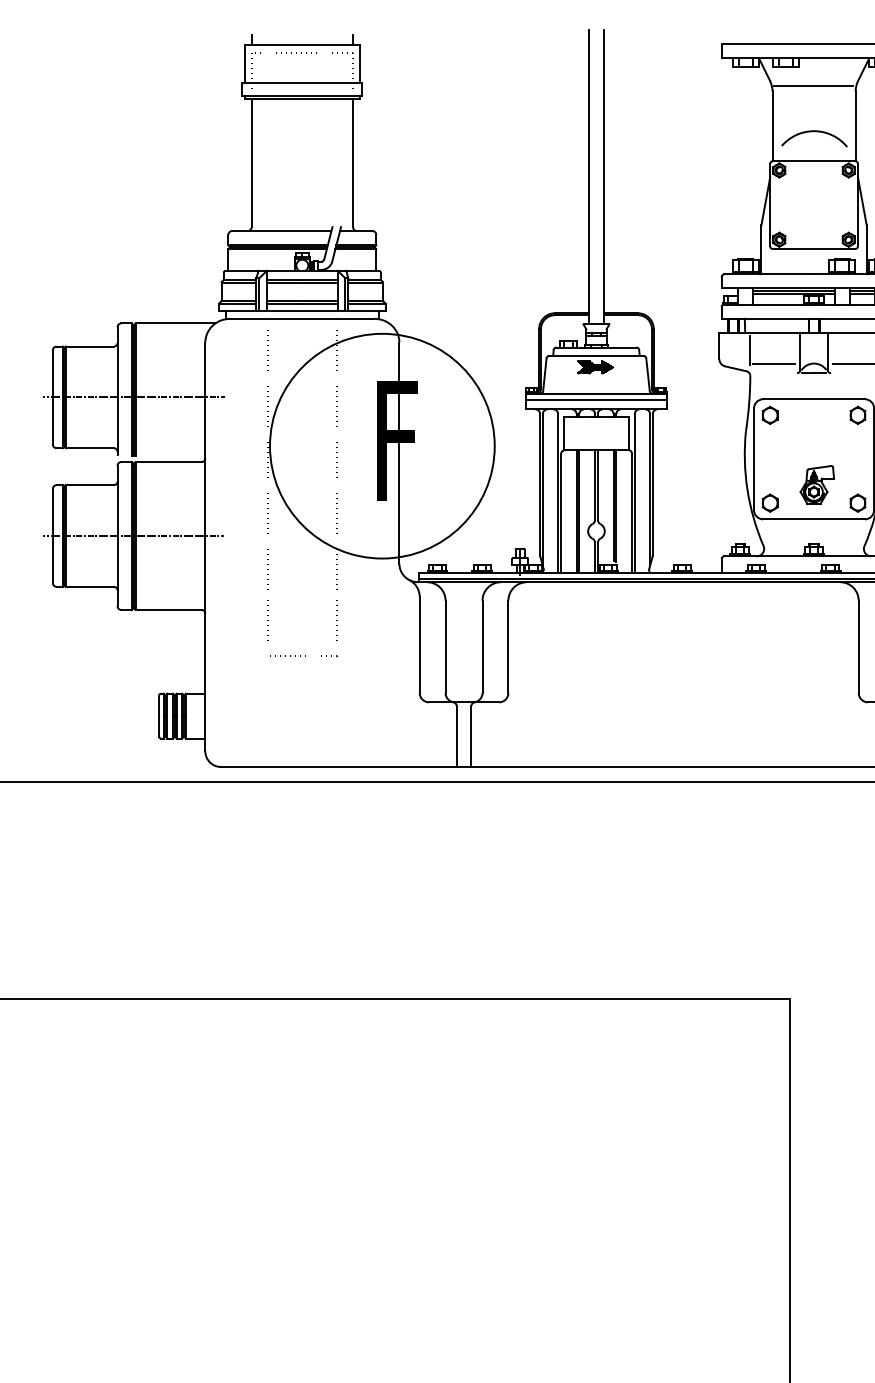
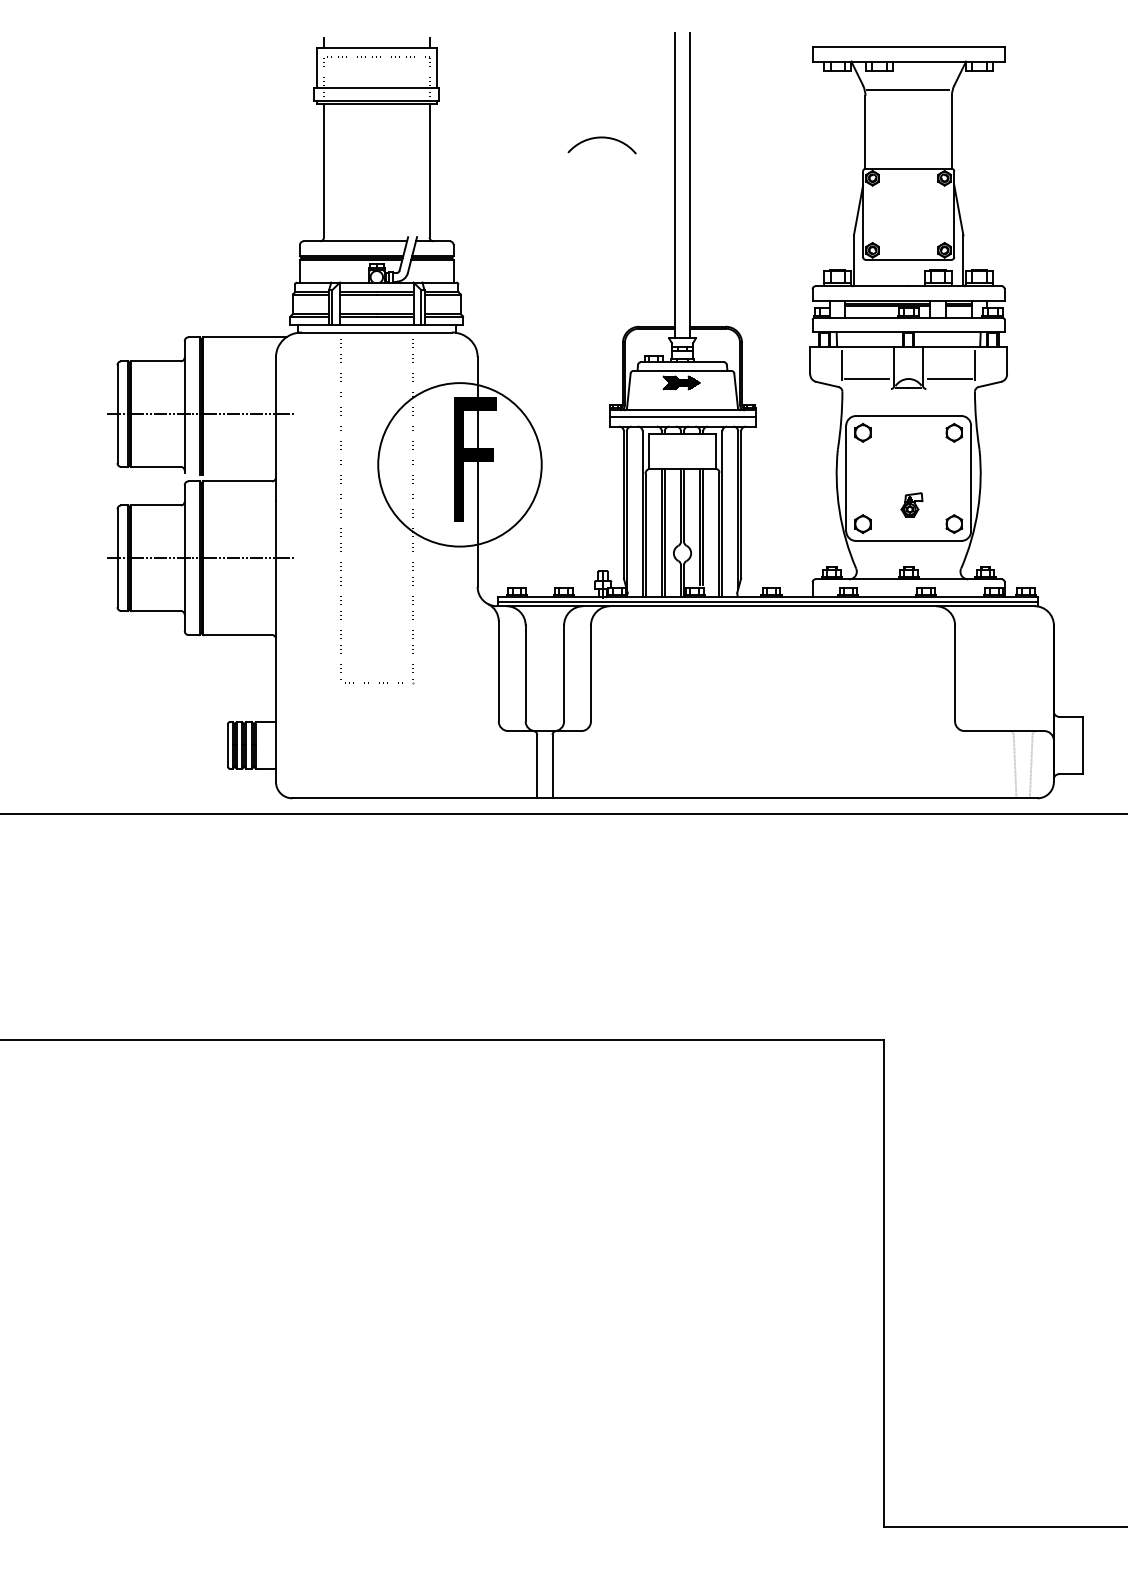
arc: (813, 132) -> (601, 138), moved
circle: (381, 445) -> (459, 464), size x0.7
part: (816, 484) -> (911, 504), size x0.6

